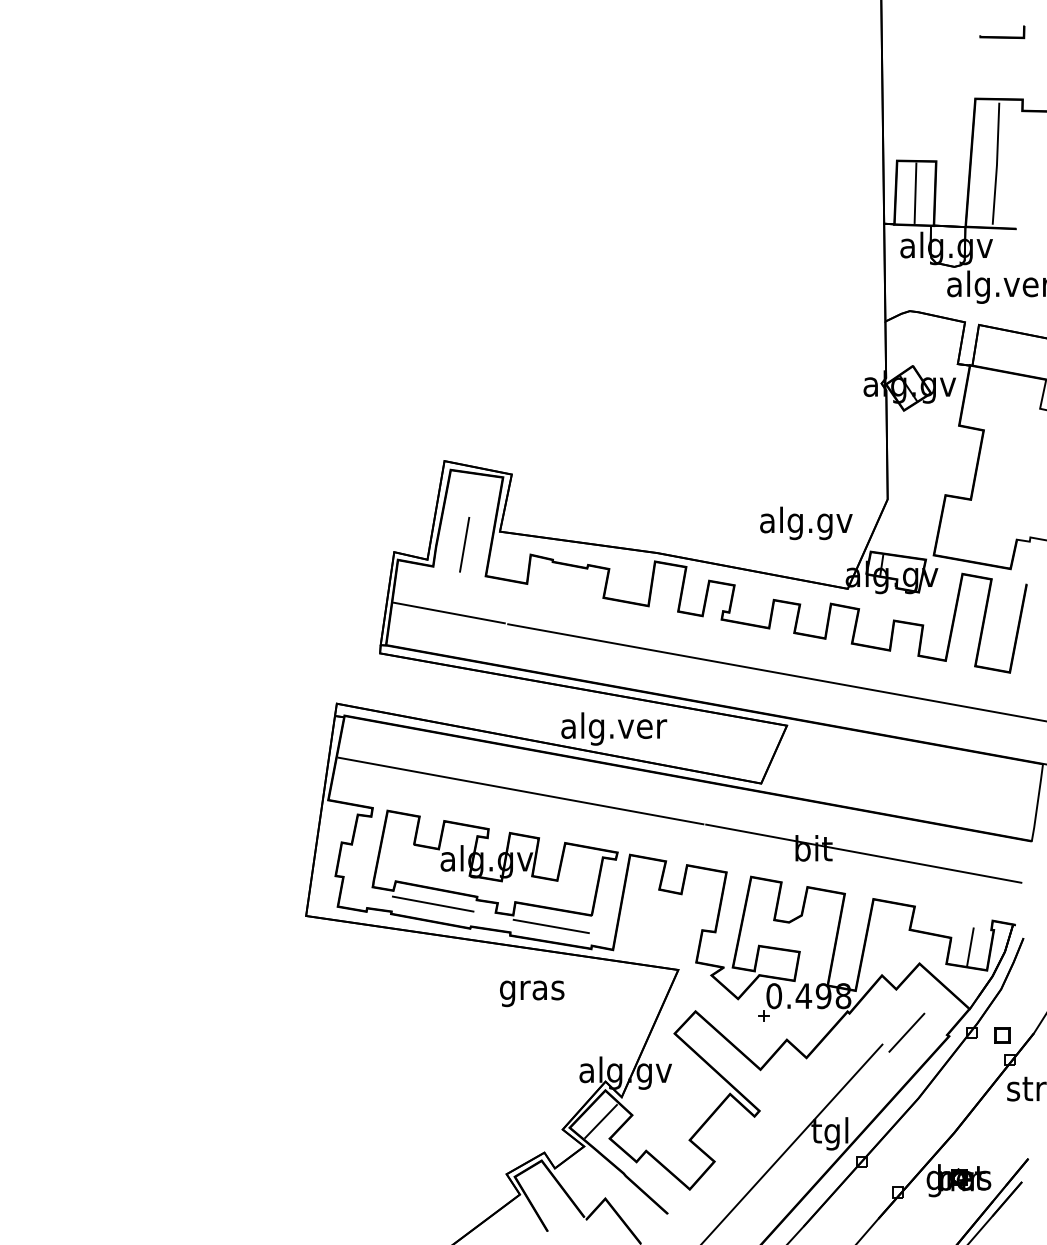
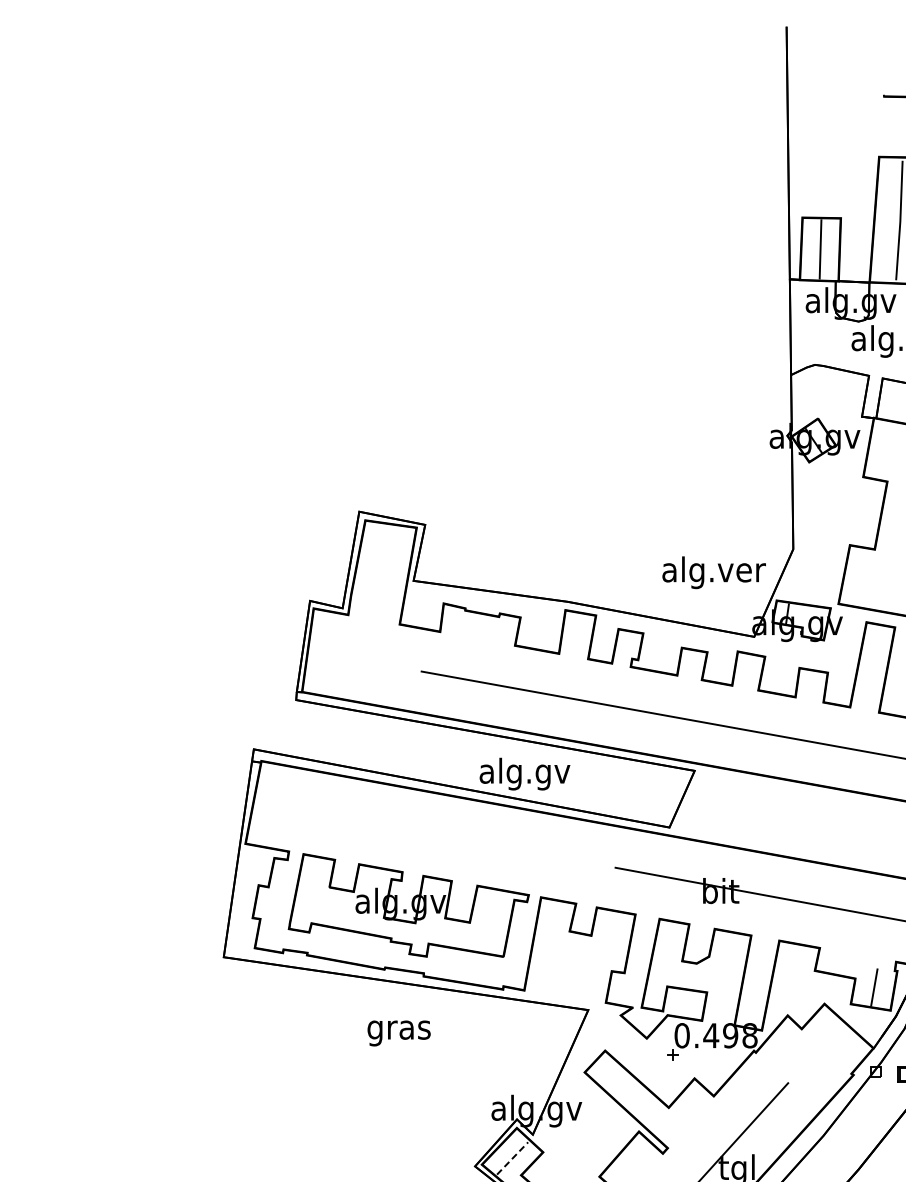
text: (806, 523) -> (713, 572), alg.gv -> alg.ver
line: (464, 544) -> (378, 593), removed
line: (448, 612) -> (363, 660), removed
text: (614, 728) -> (525, 773), alg.ver -> alg.gv
line: (520, 790) -> (433, 834), removed
line: (432, 903) -> (347, 944), removed
line: (550, 926) -> (463, 967), removed
text: (532, 993) -> (399, 1033), moved
line: (906, 1032) -> (811, 1071), removed
line: (601, 1121) -> (513, 1158), solid -> dashed

